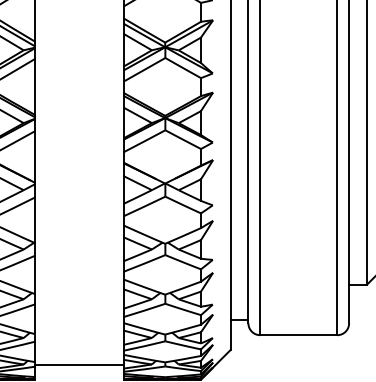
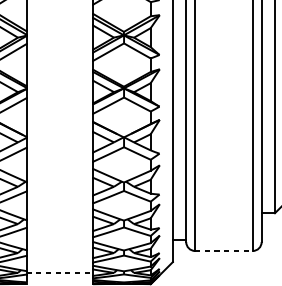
line: (298, 335) -> (223, 251), solid -> dashed
line: (80, 364) -> (60, 272), solid -> dashed

